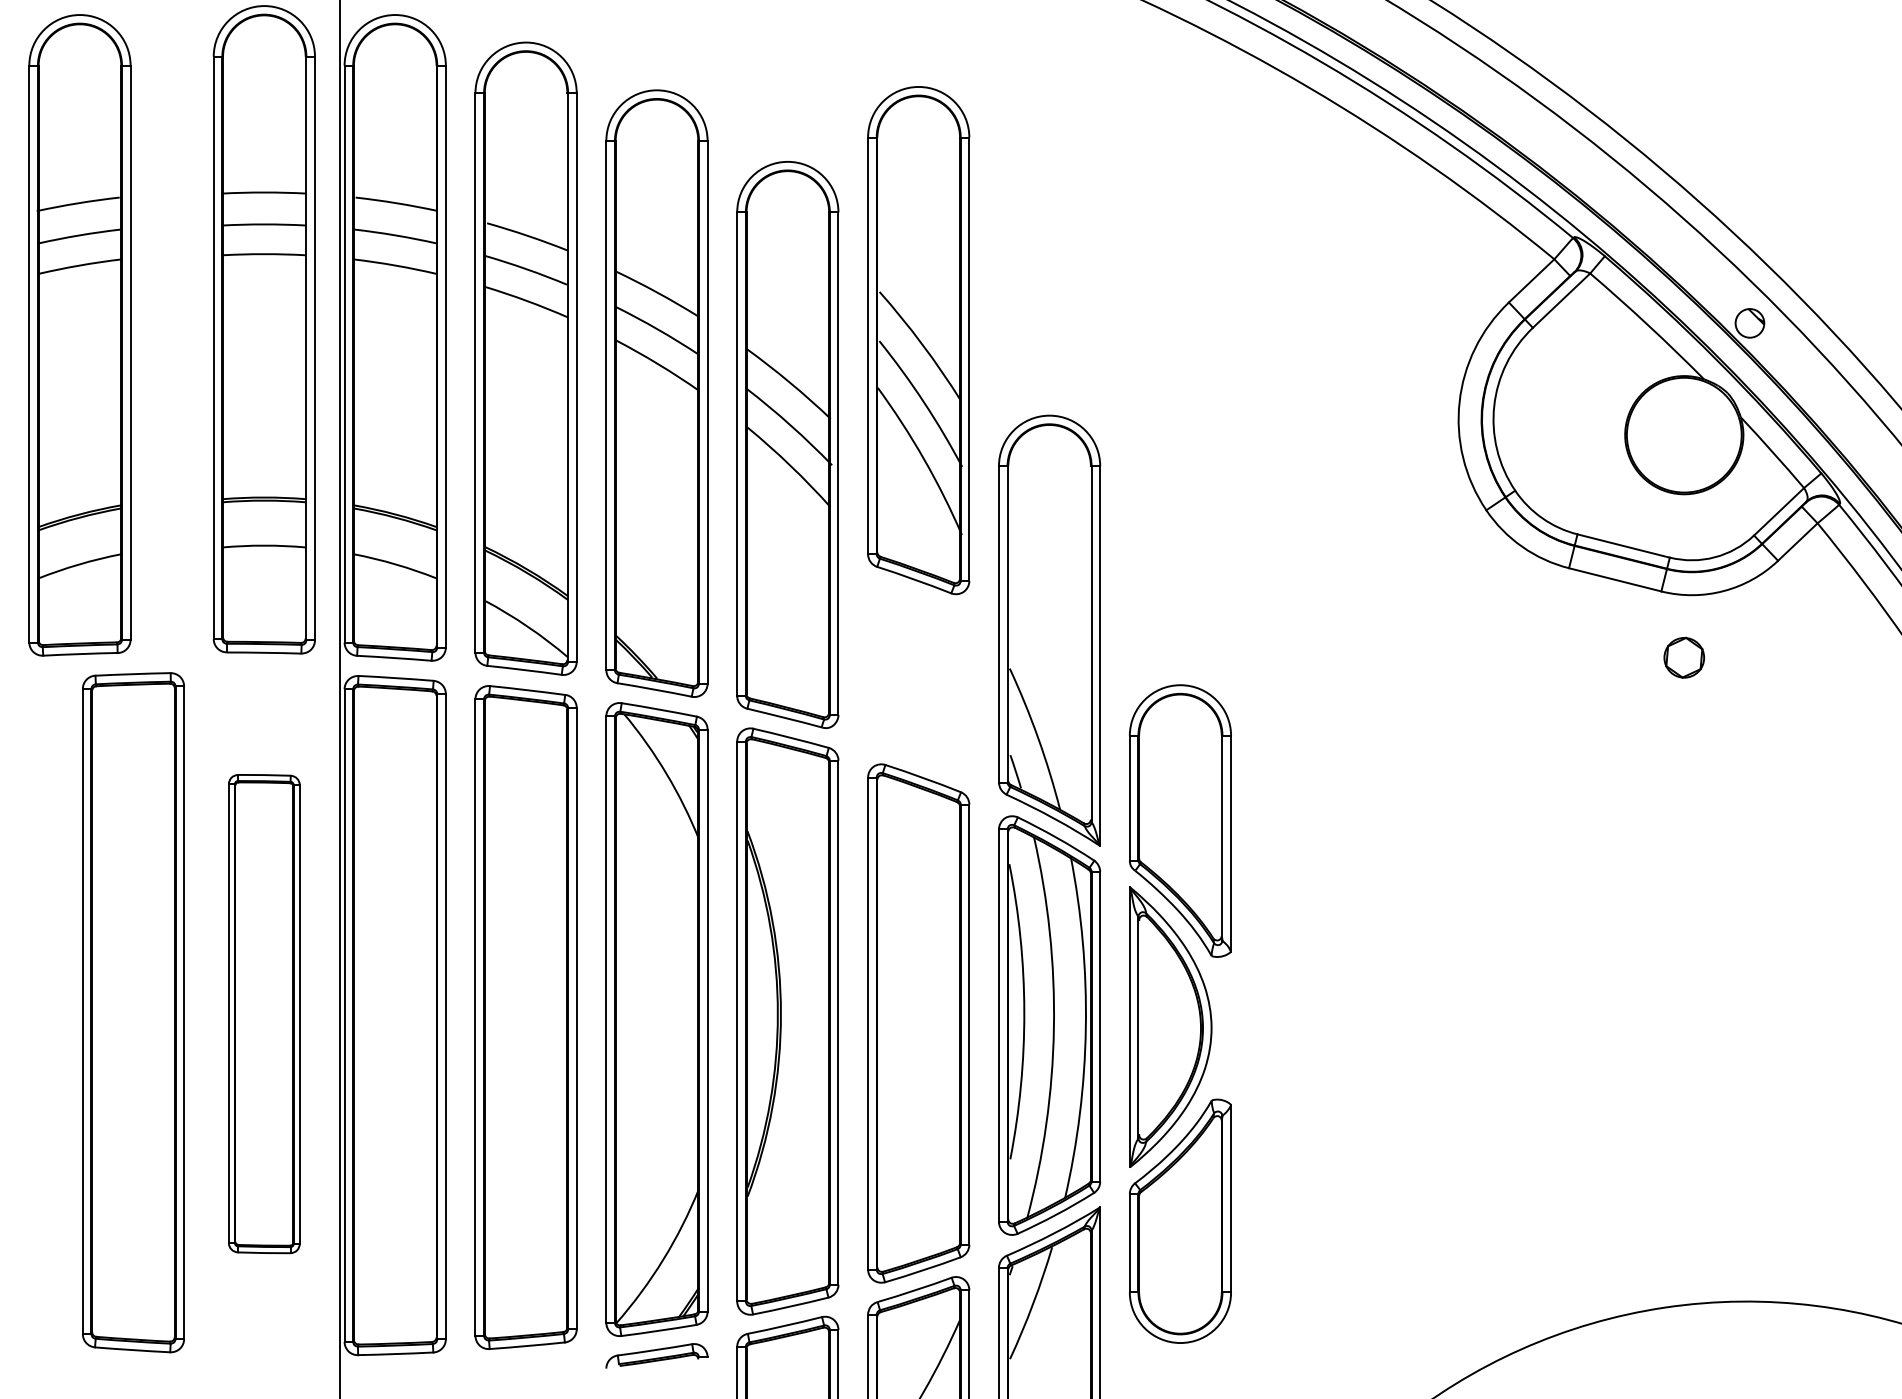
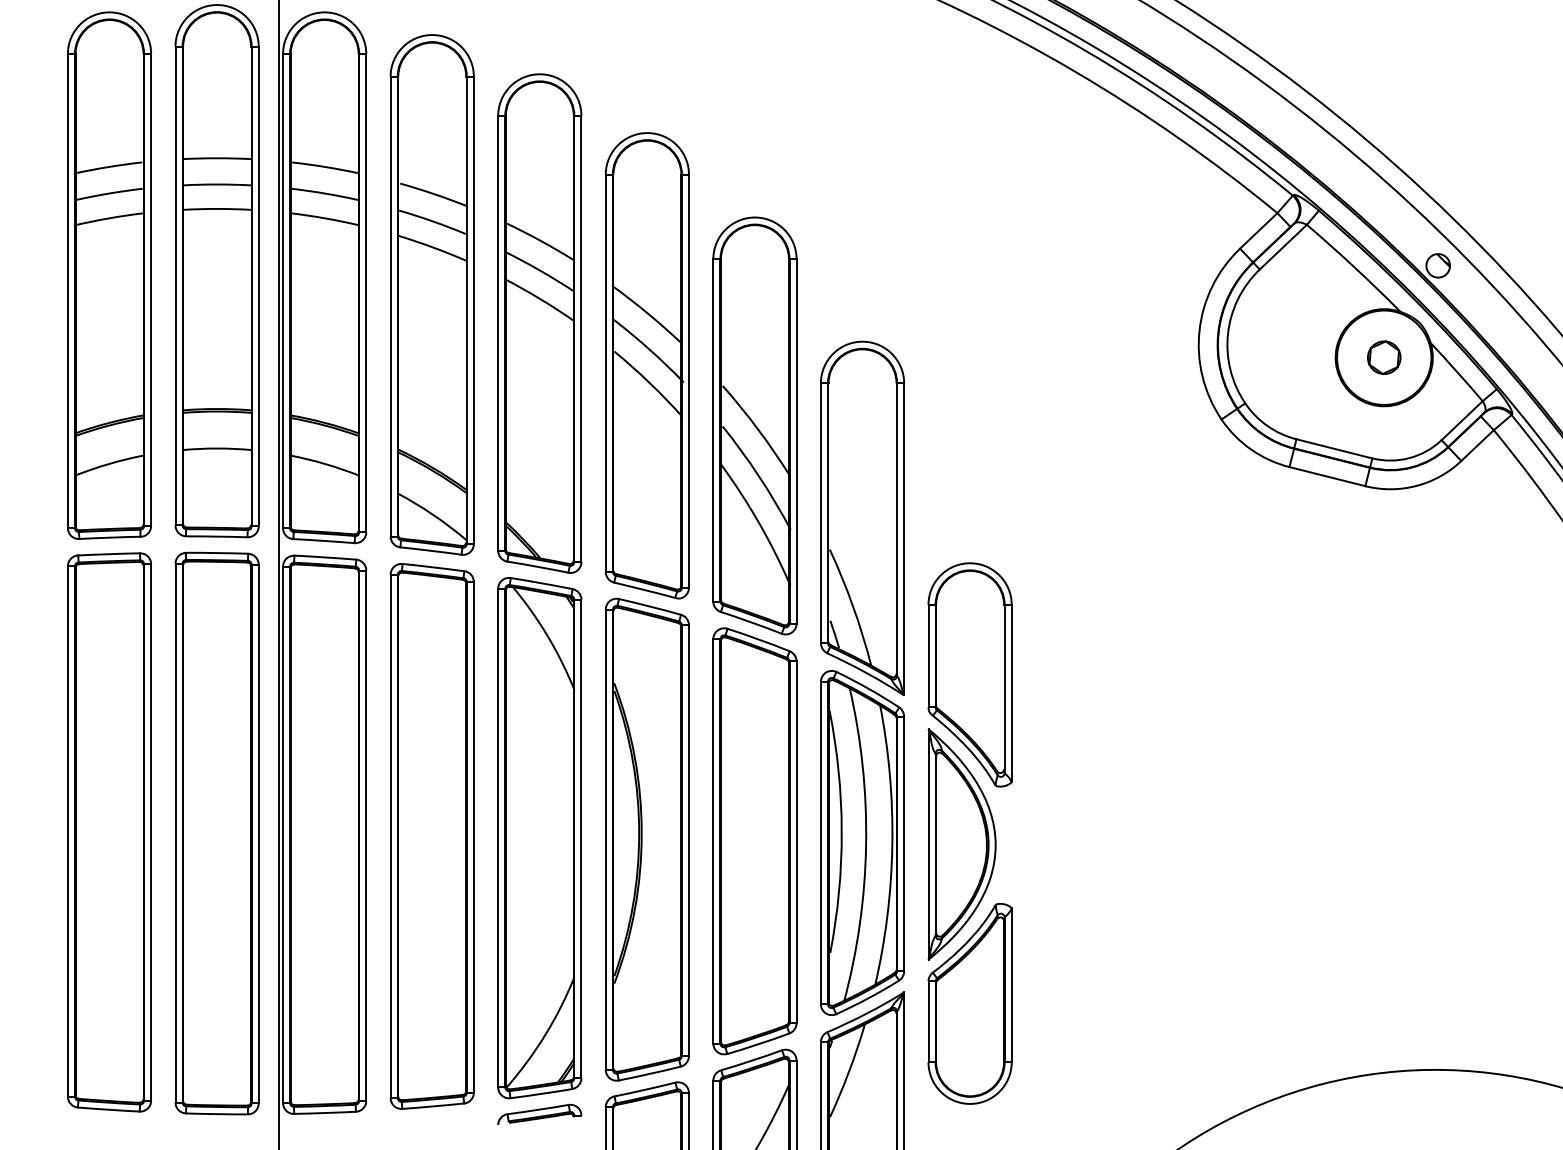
part: (79, 335) -> (109, 275), moved
part: (918, 339) -> (754, 425), moved
part: (1684, 657) -> (1384, 357), moved
part: (263, 1013) -> (216, 833), size x1.43

